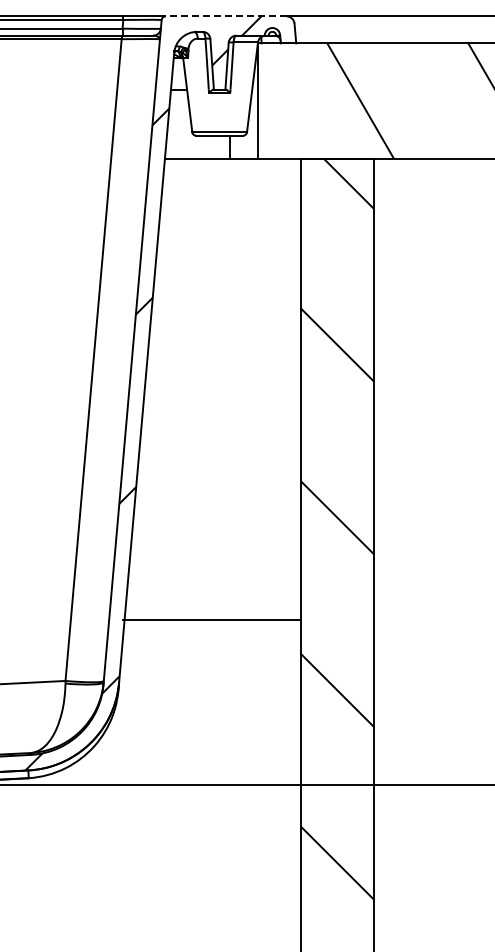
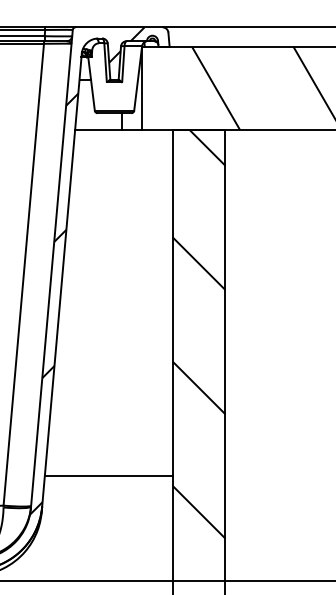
line: (226, 16) -> (119, 27), dashed -> solid
line: (211, 619) -> (108, 475), moved

